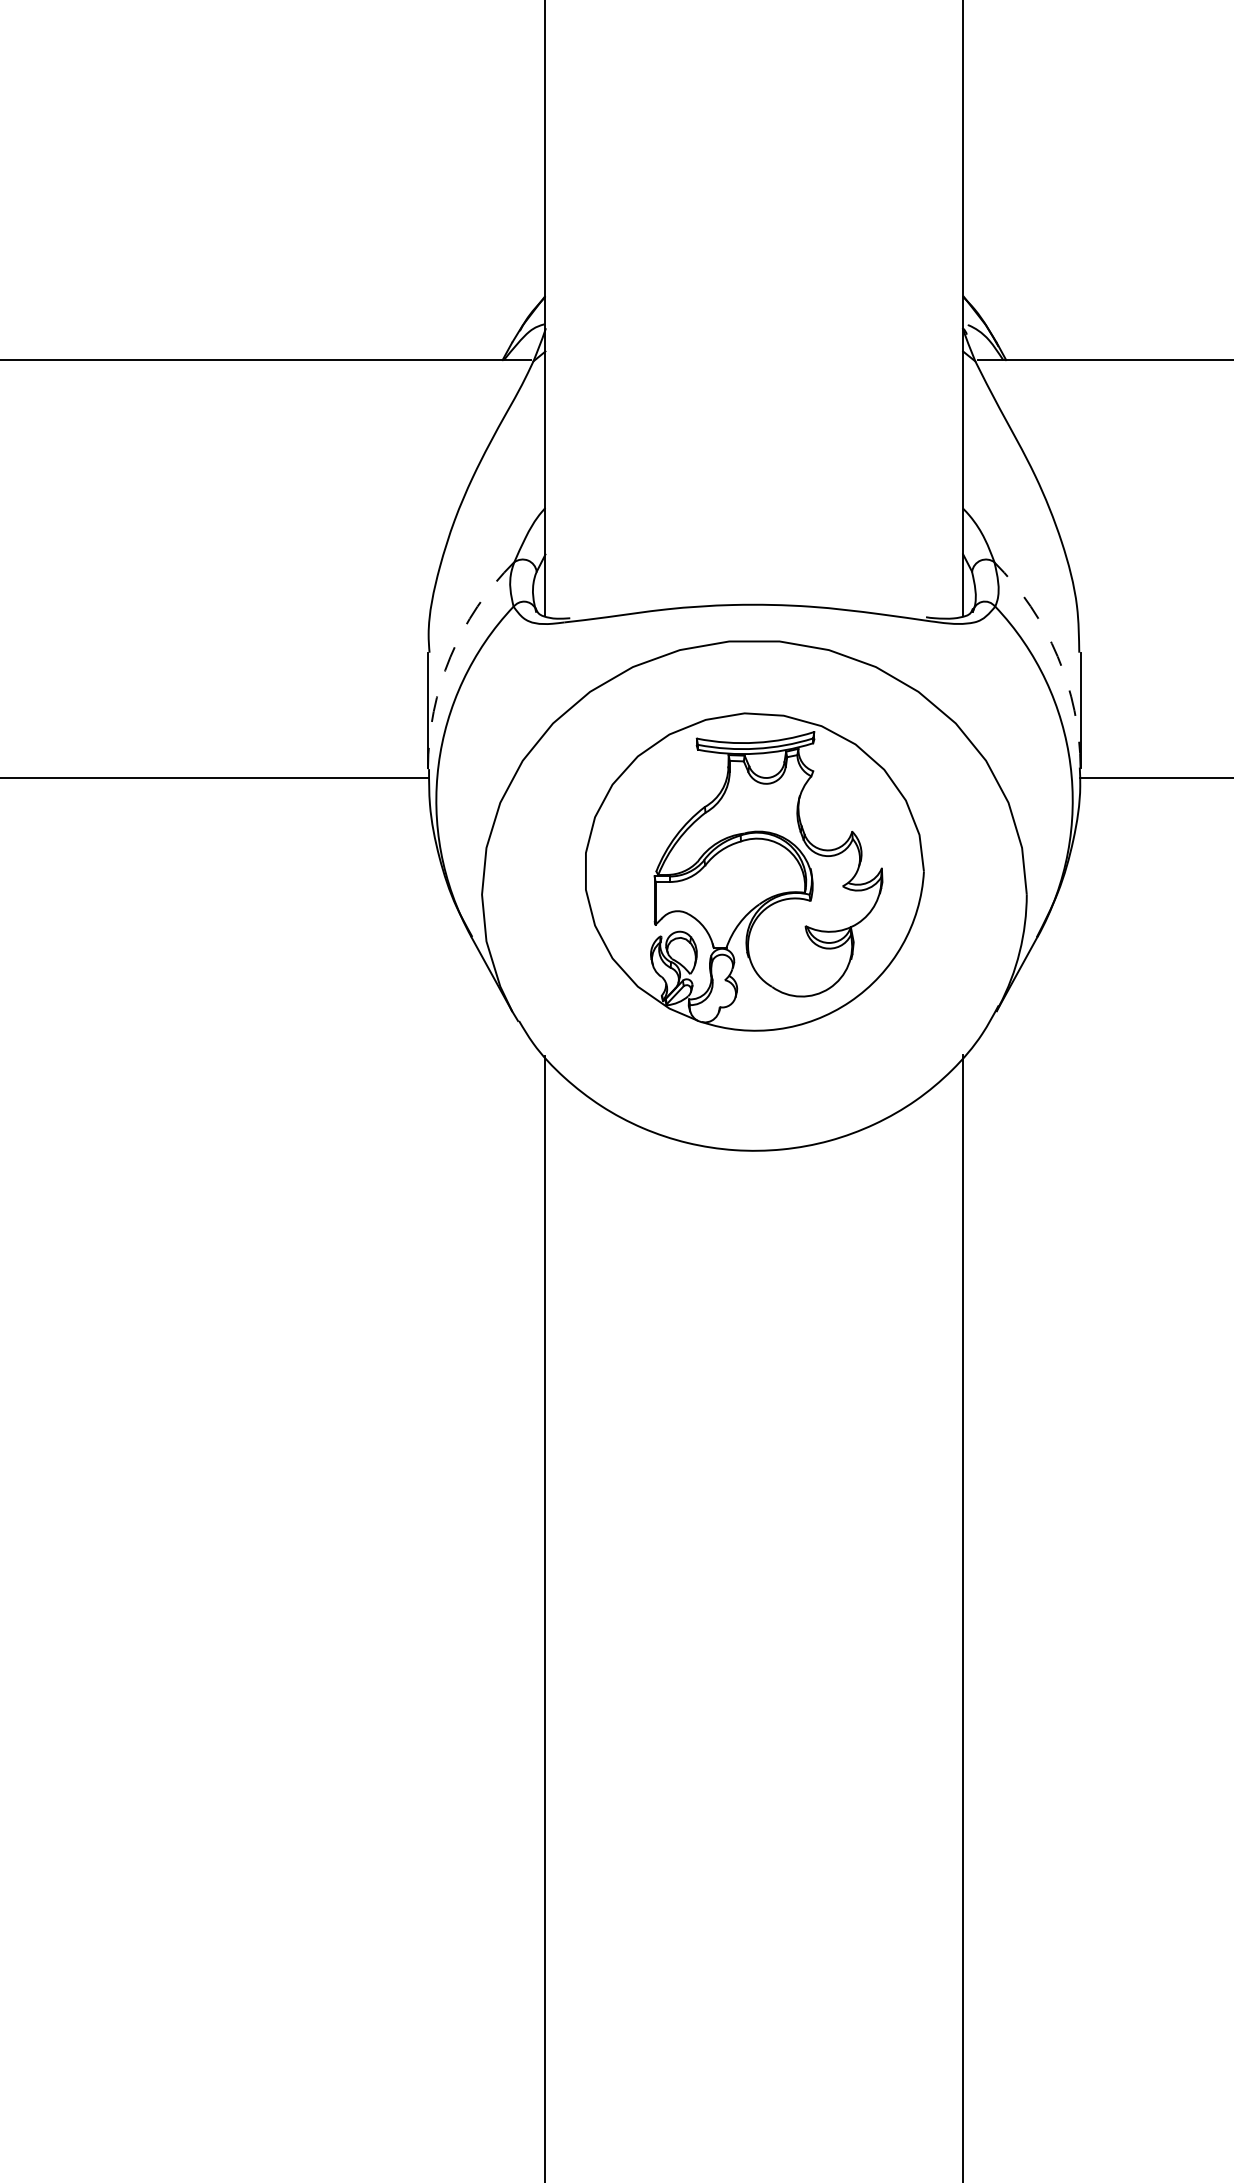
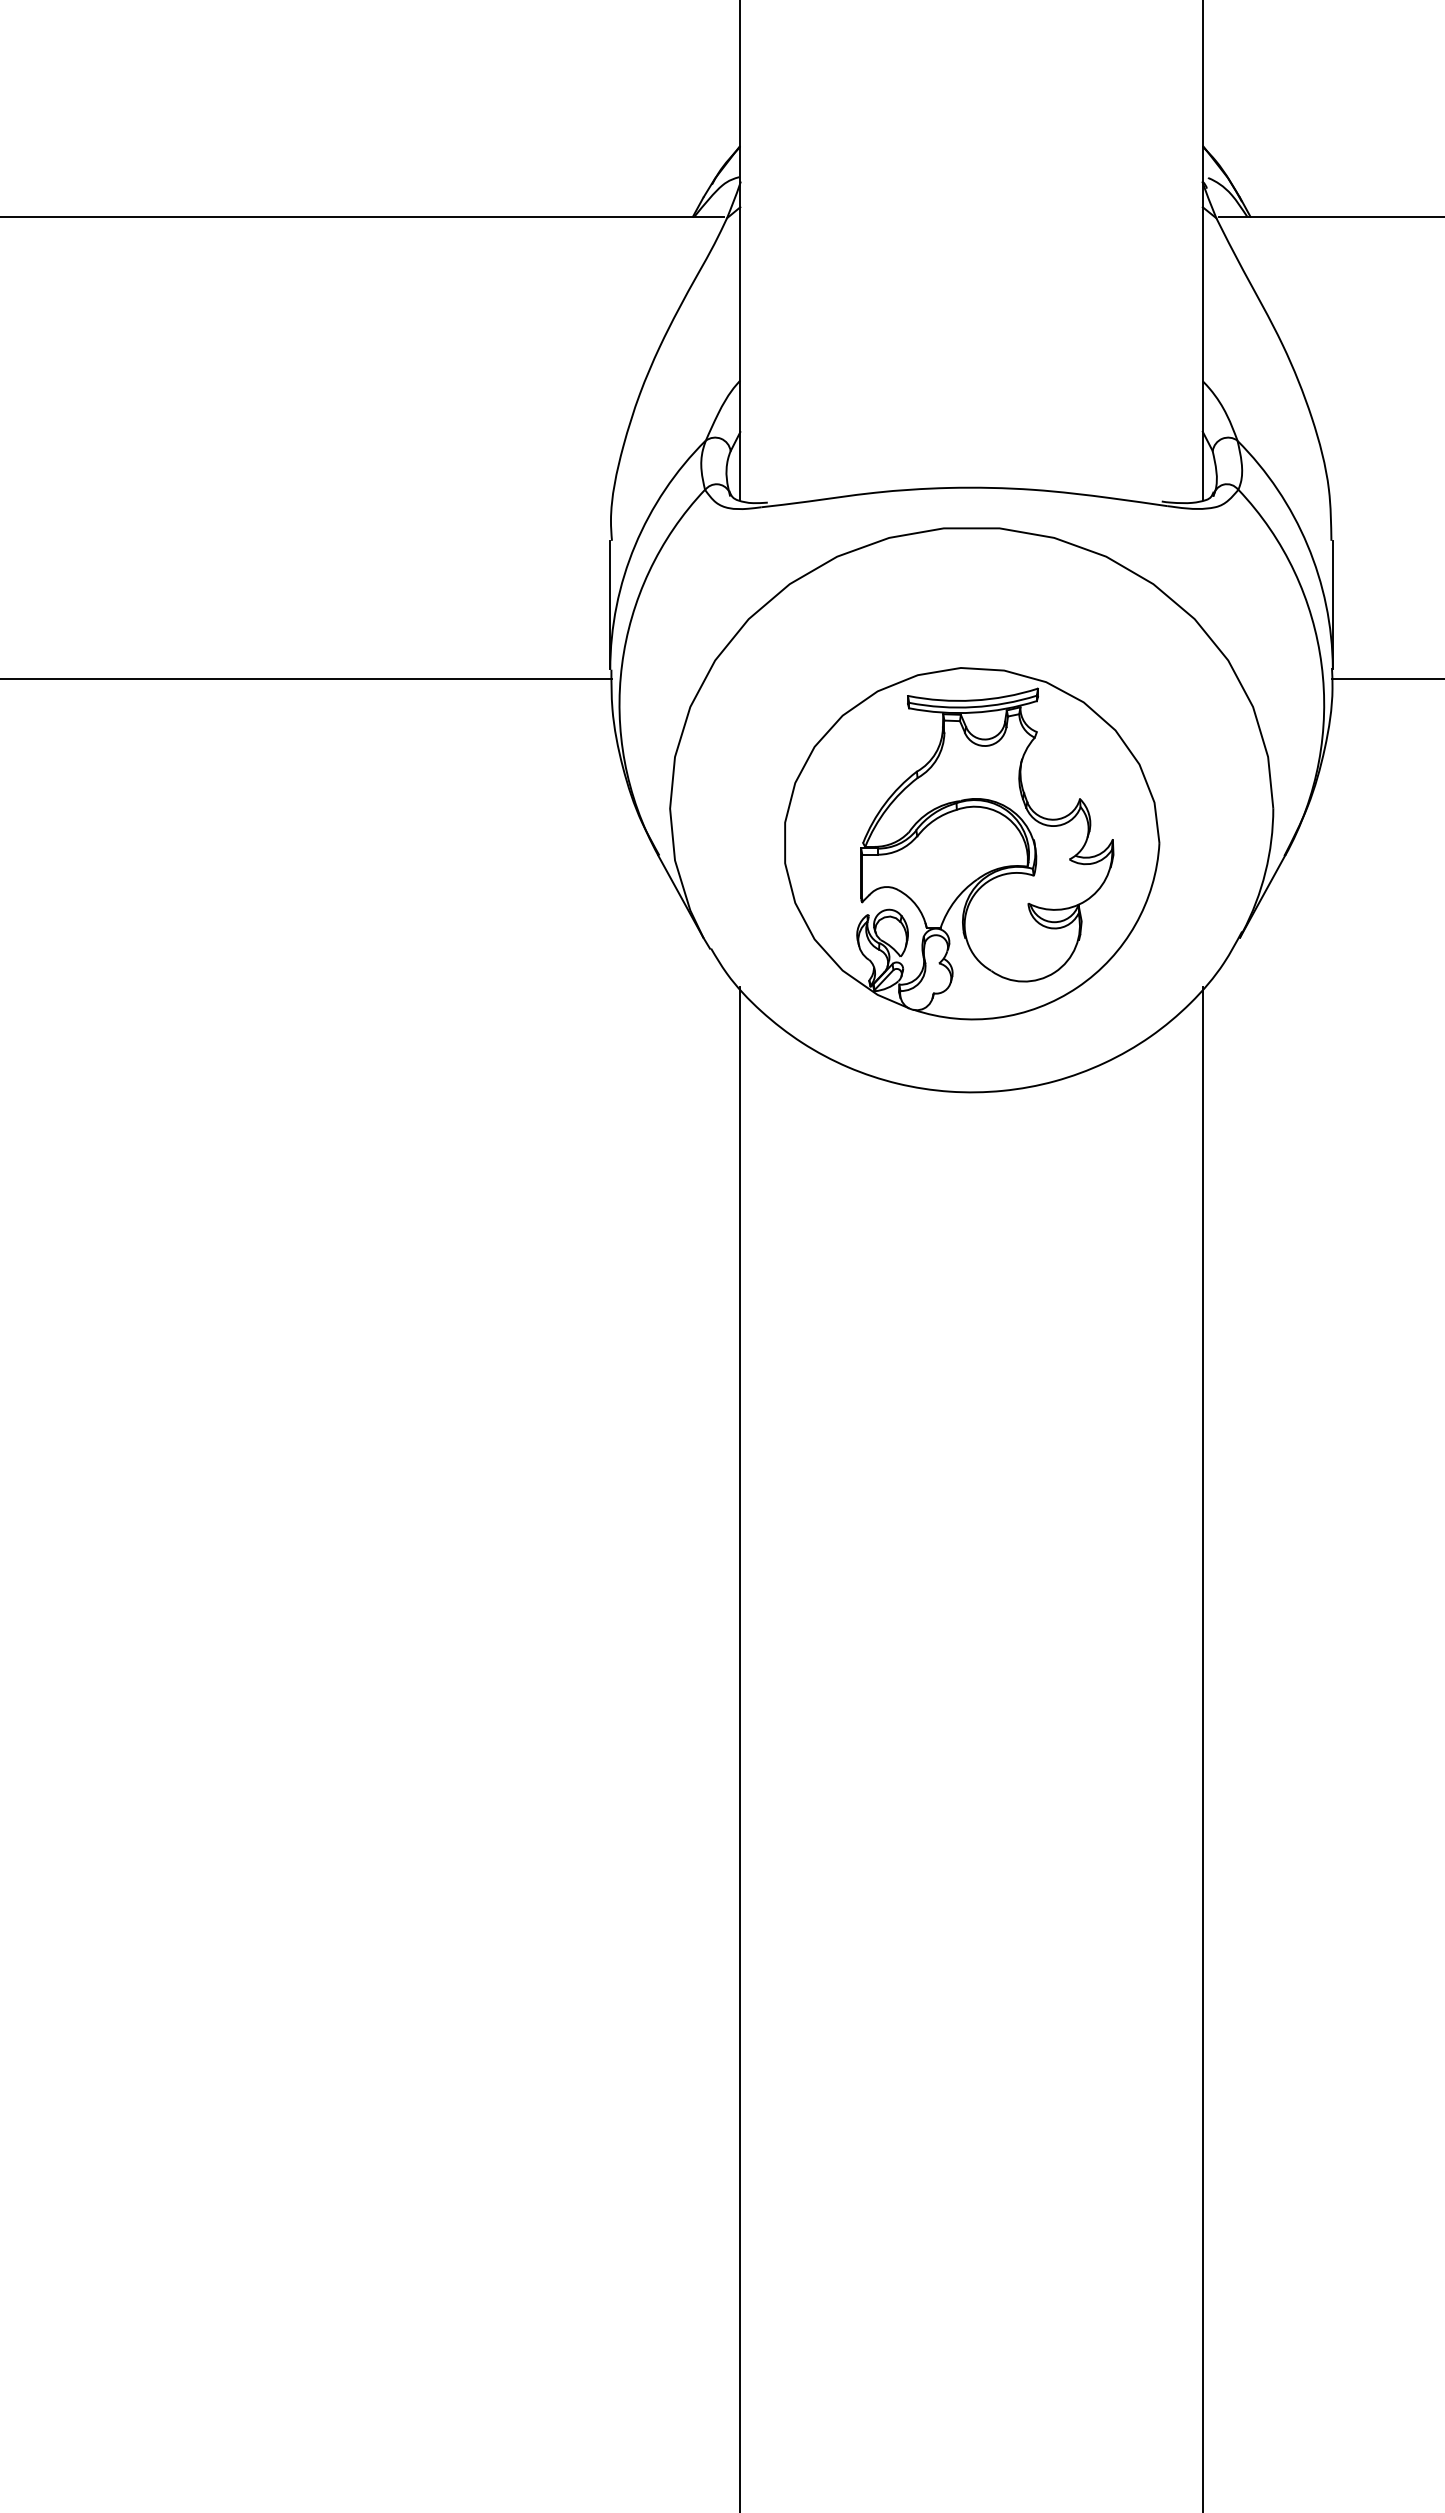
arc: (450, 656) -> (635, 545), dashed -> solid
arc: (1057, 656) -> (1307, 545), dashed -> solid
part: (755, 871) -> (972, 843), moved

